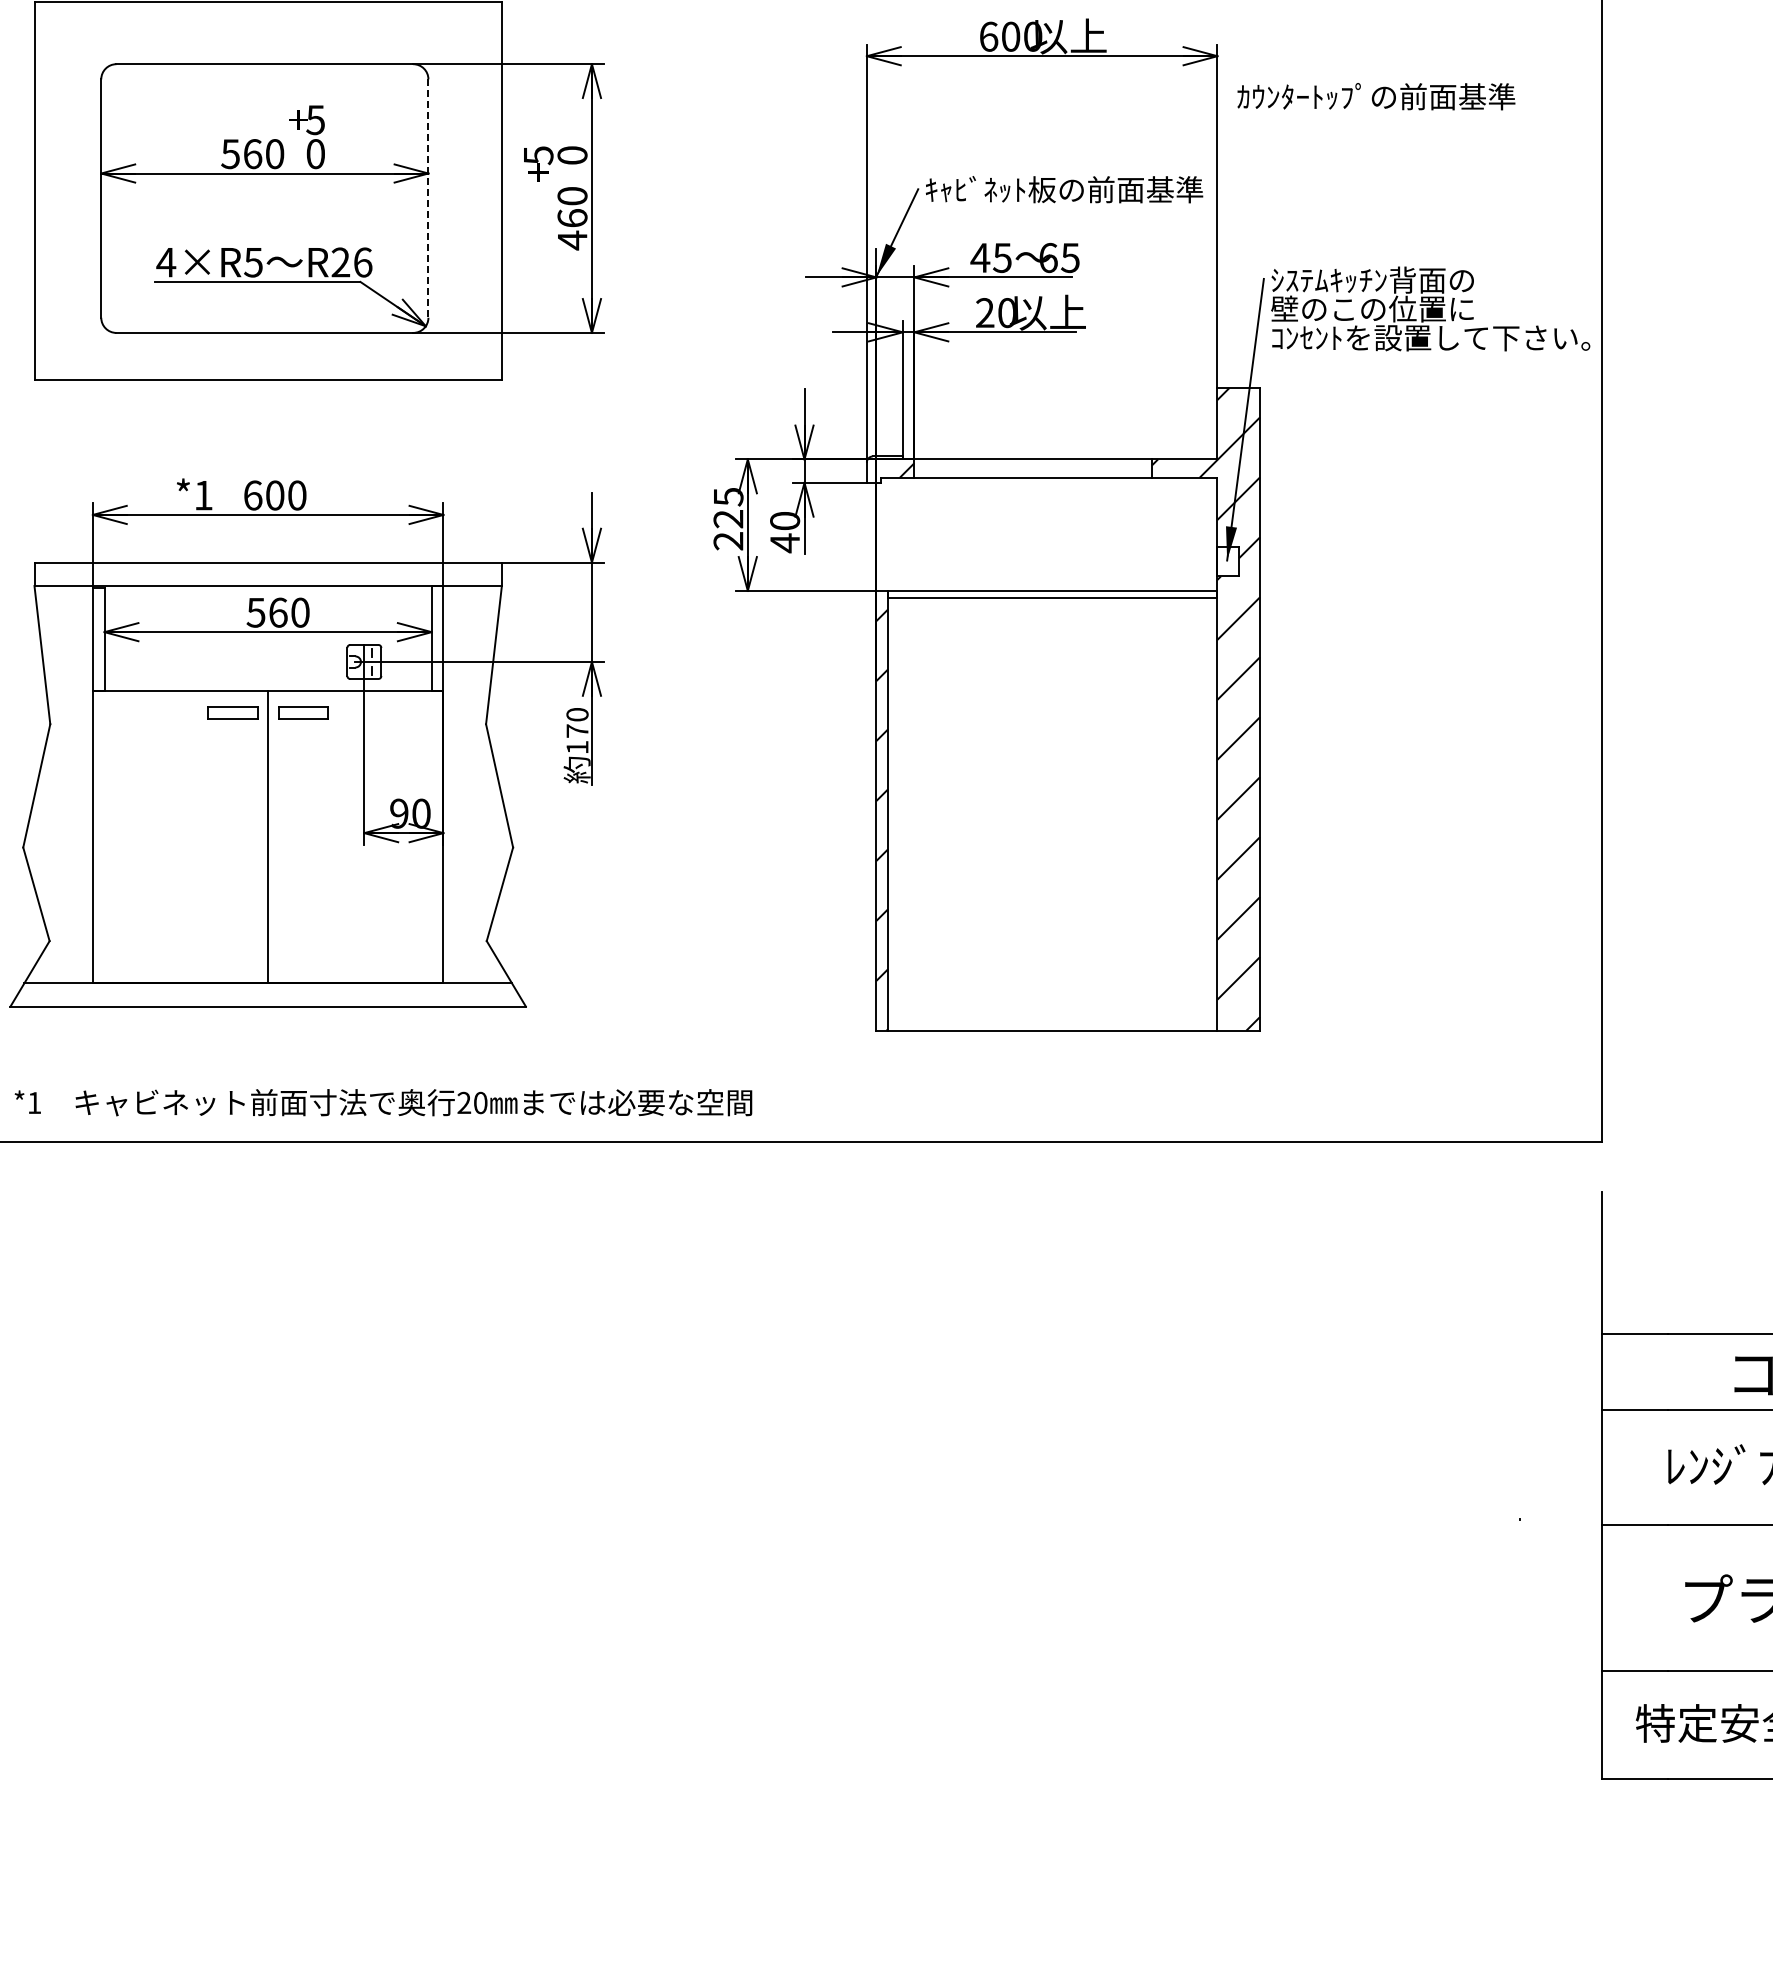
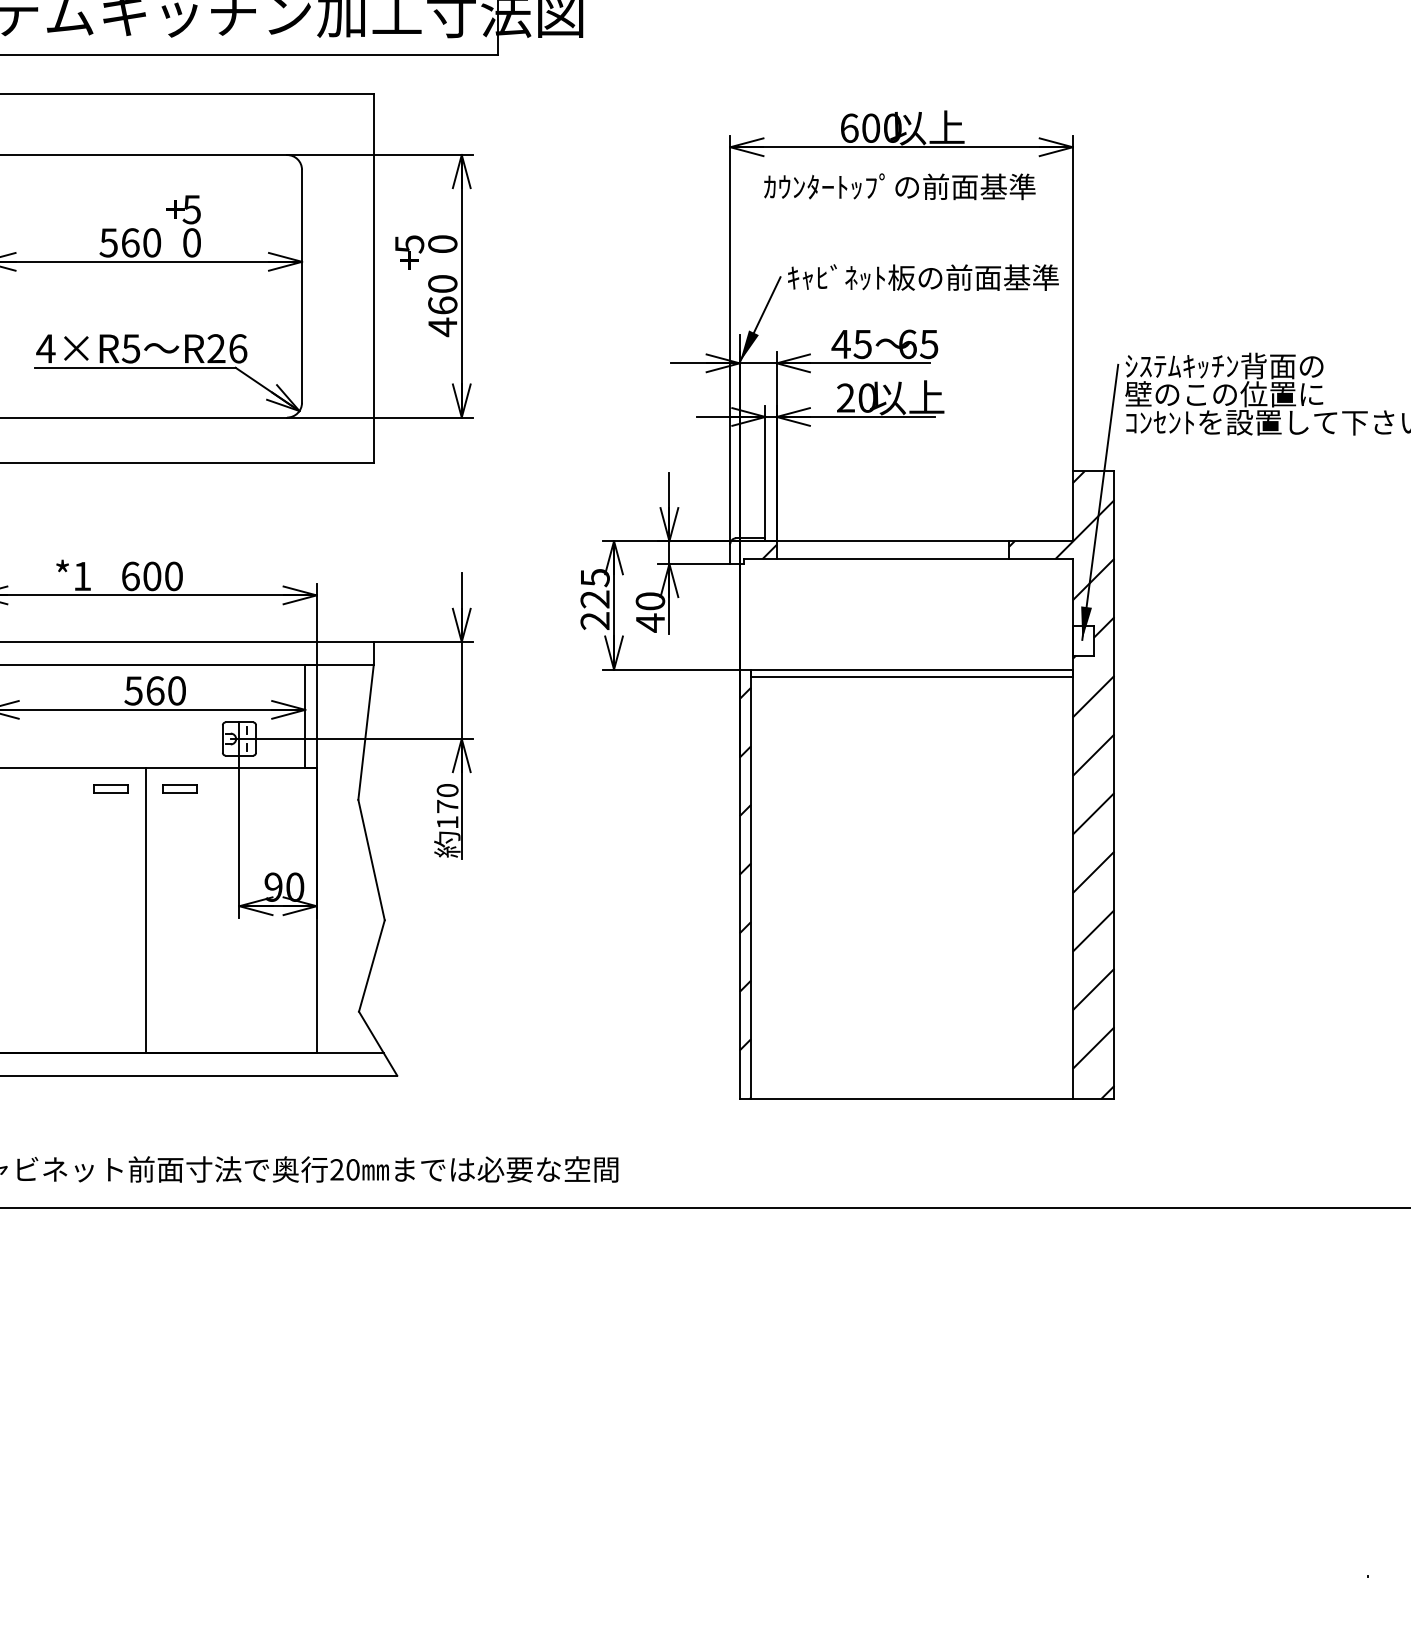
text: (1376, 96) -> (899, 186), moved
line: (428, 199) -> (302, 287), dashed -> solid
part: (233, 712) -> (111, 788), size x0.71
part: (303, 712) -> (179, 788), size x0.71

